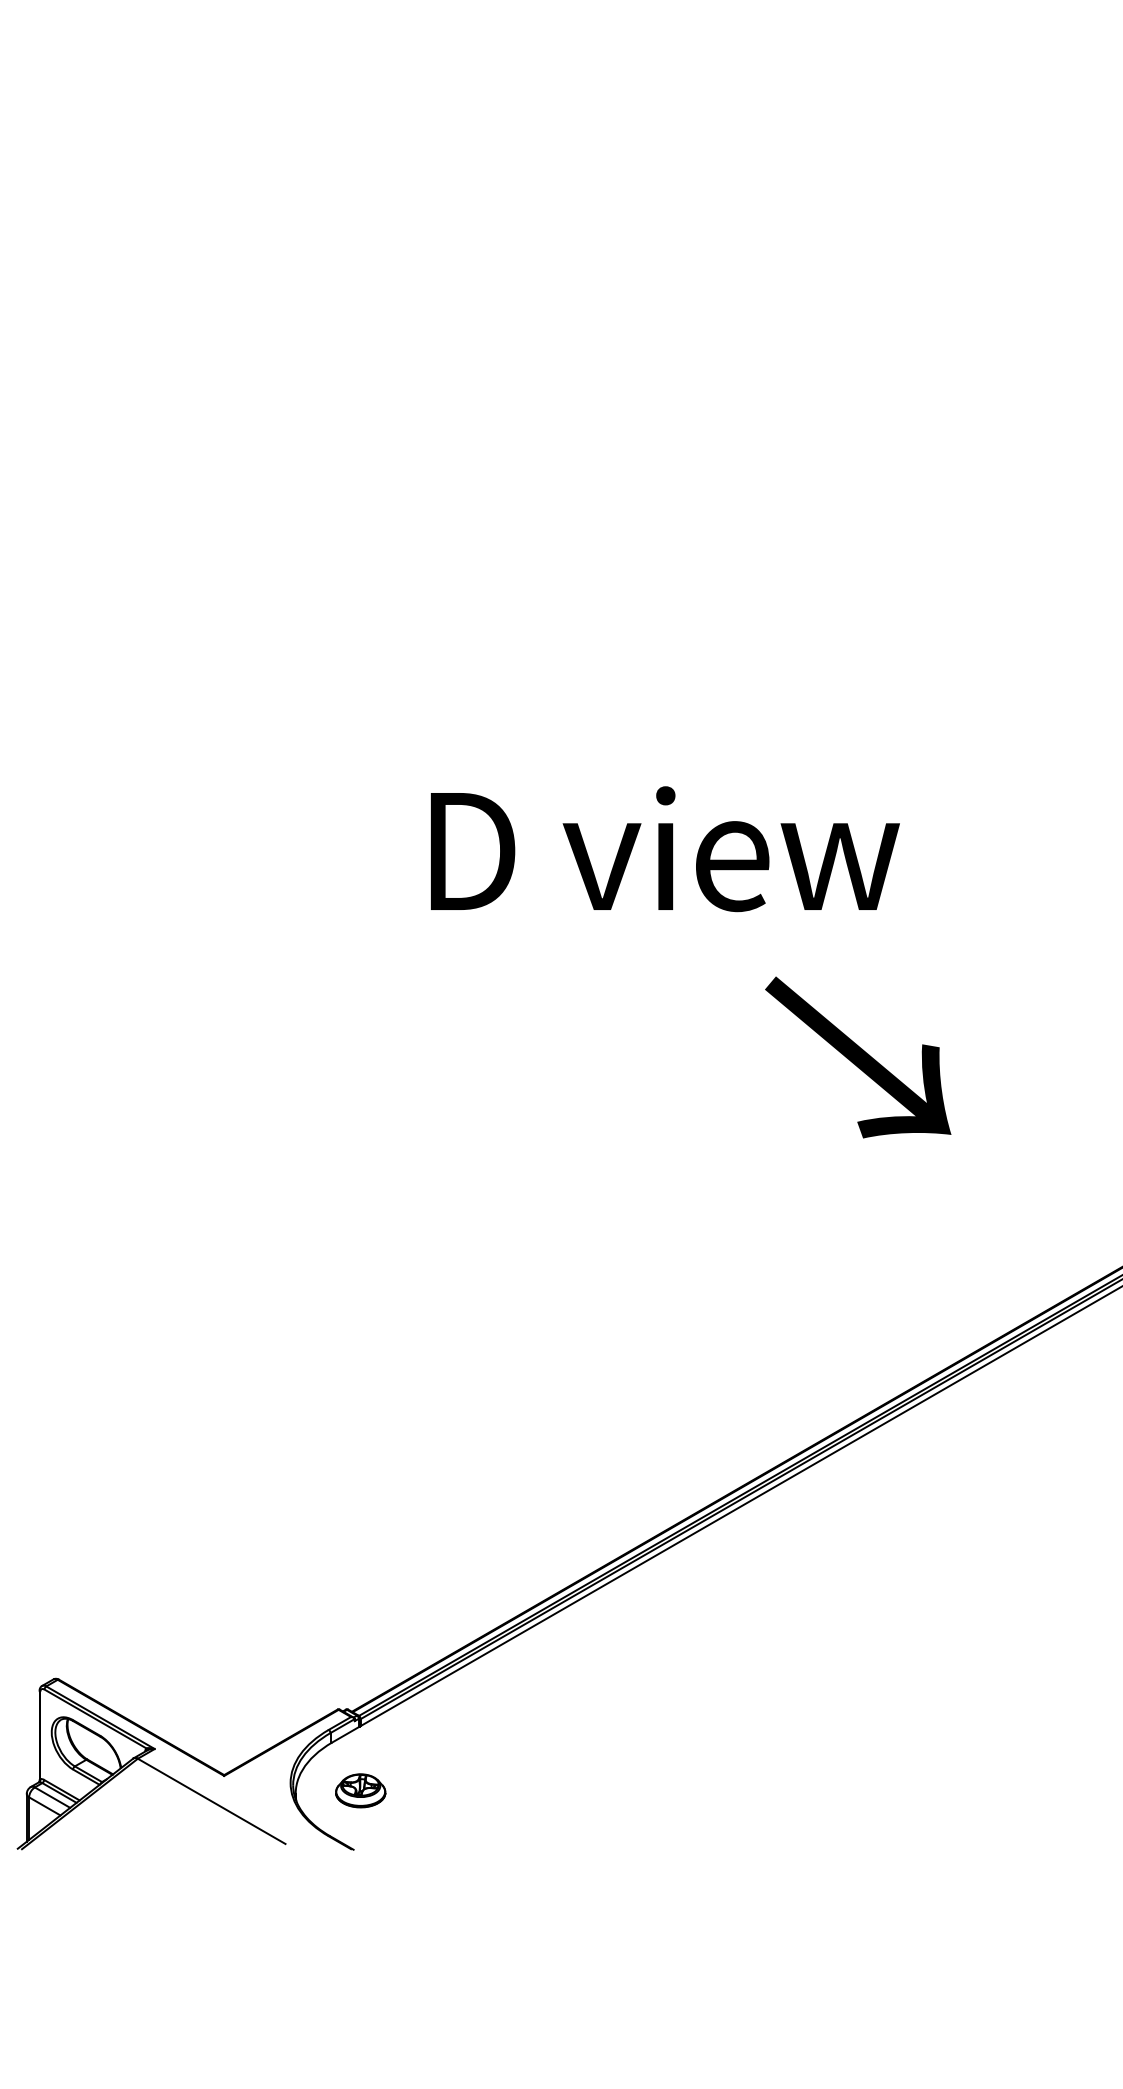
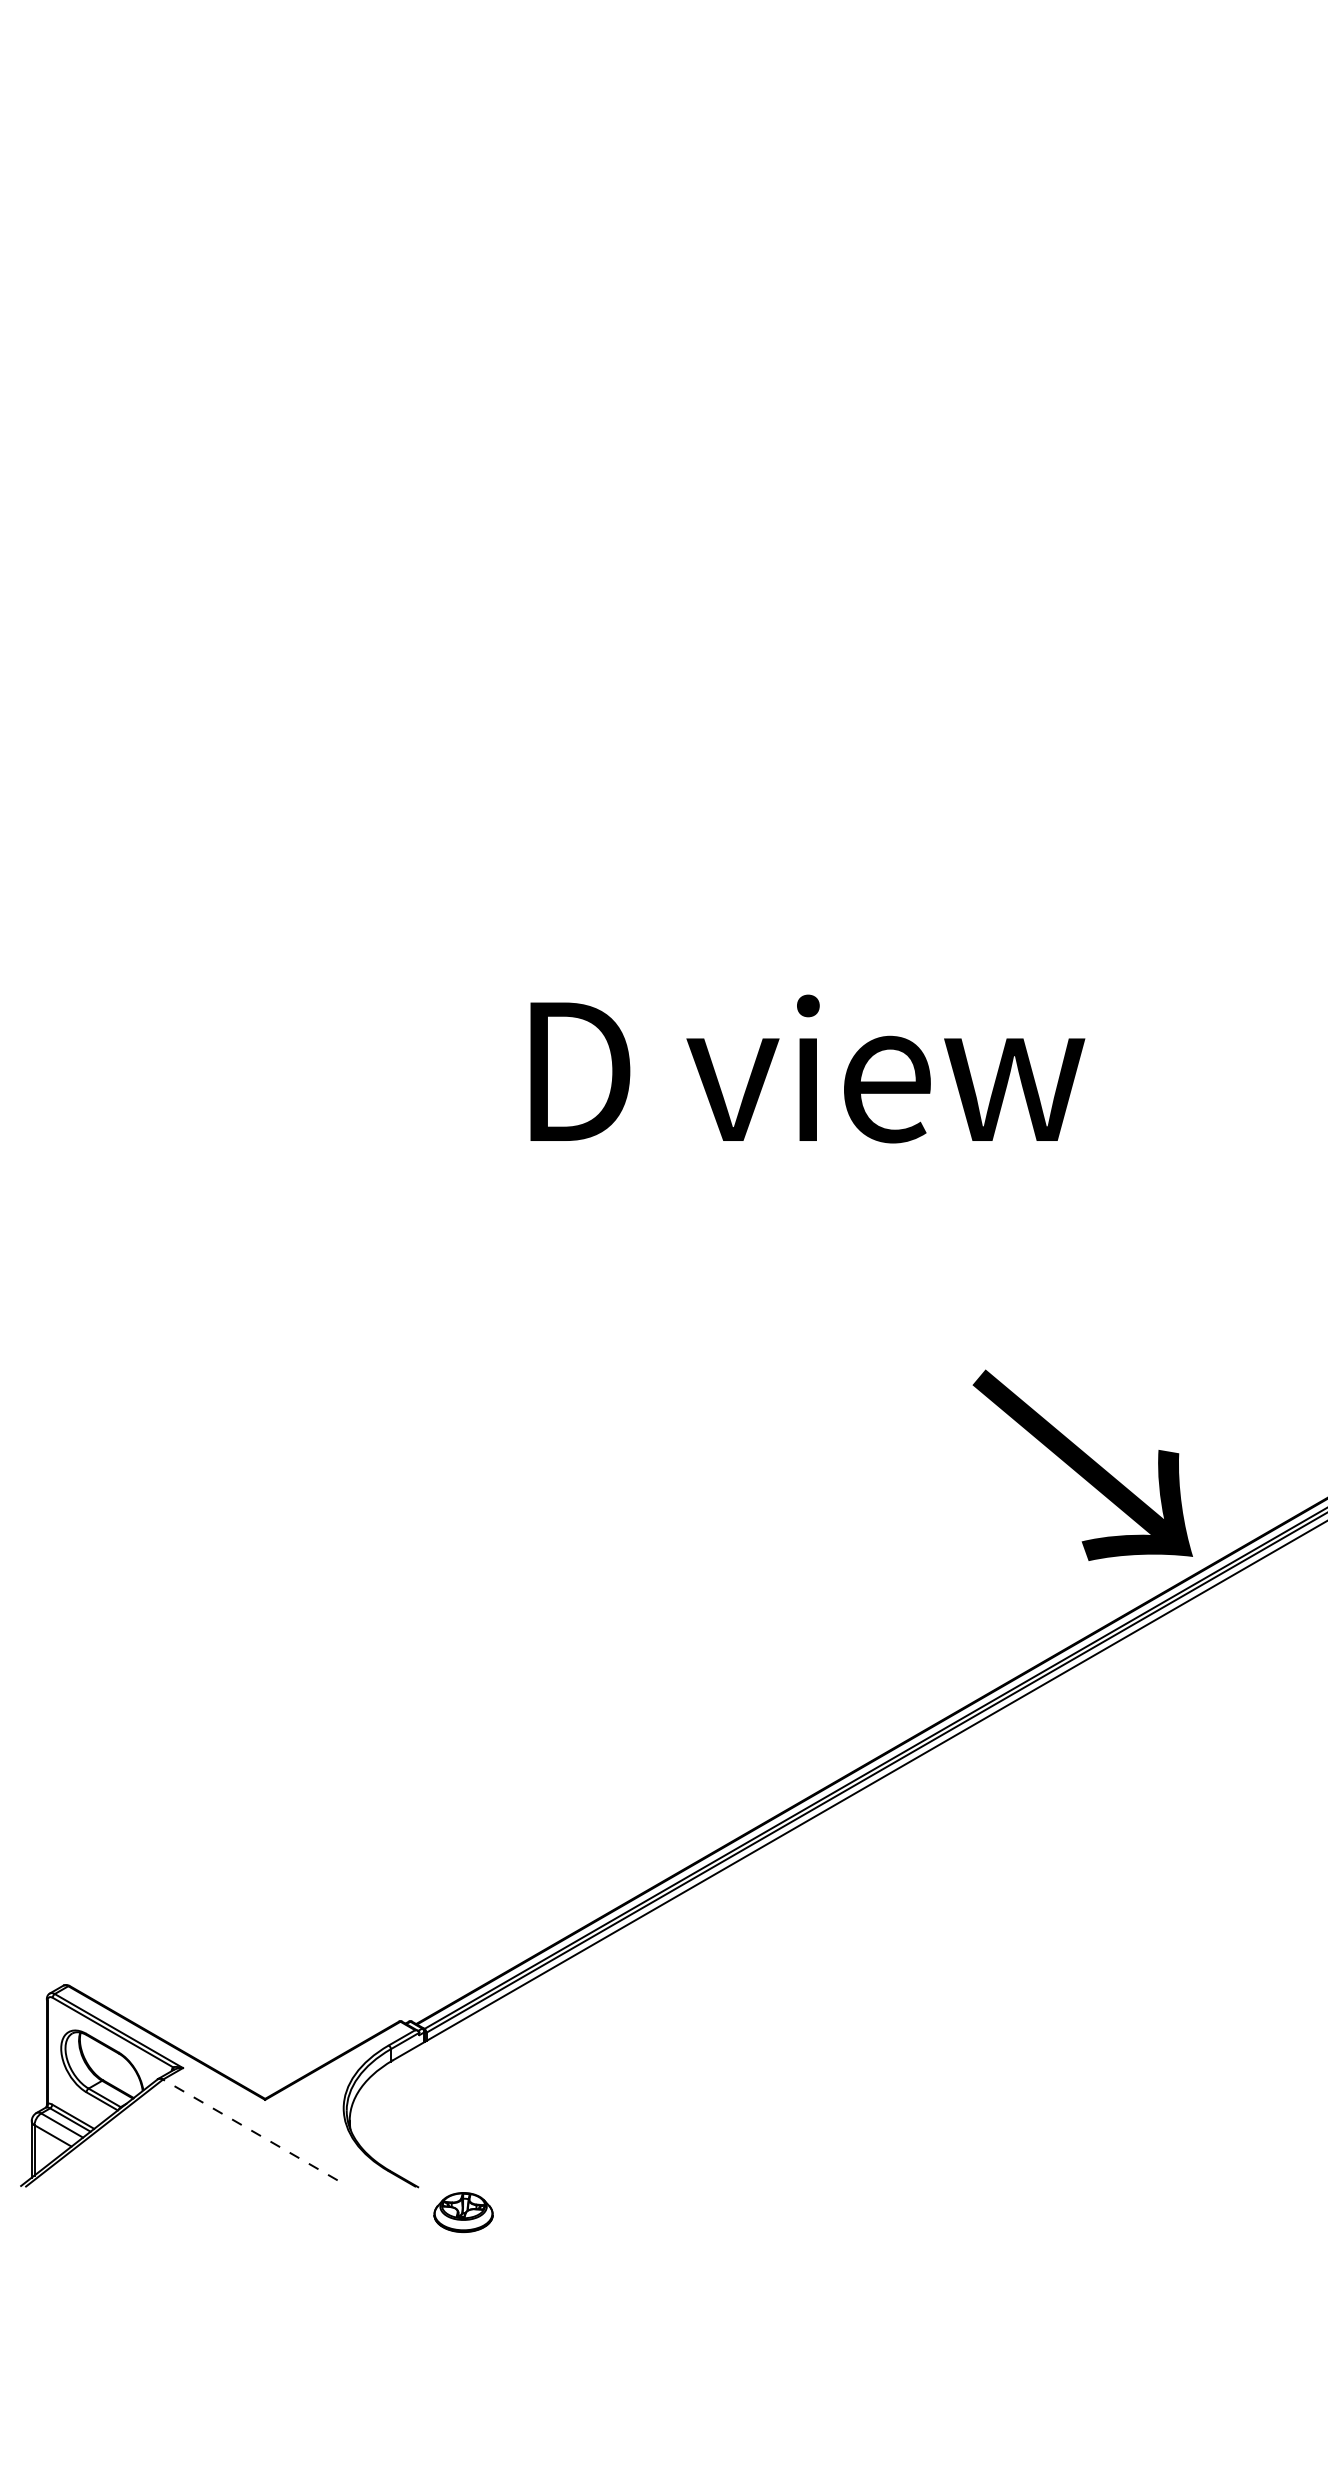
text: (665, 848) -> (807, 1068), moved
text: (857, 1056) -> (1082, 1464), moved
part: (360, 1790) -> (463, 2212), moved
line: (211, 1800) -> (250, 2129), solid -> dashed

